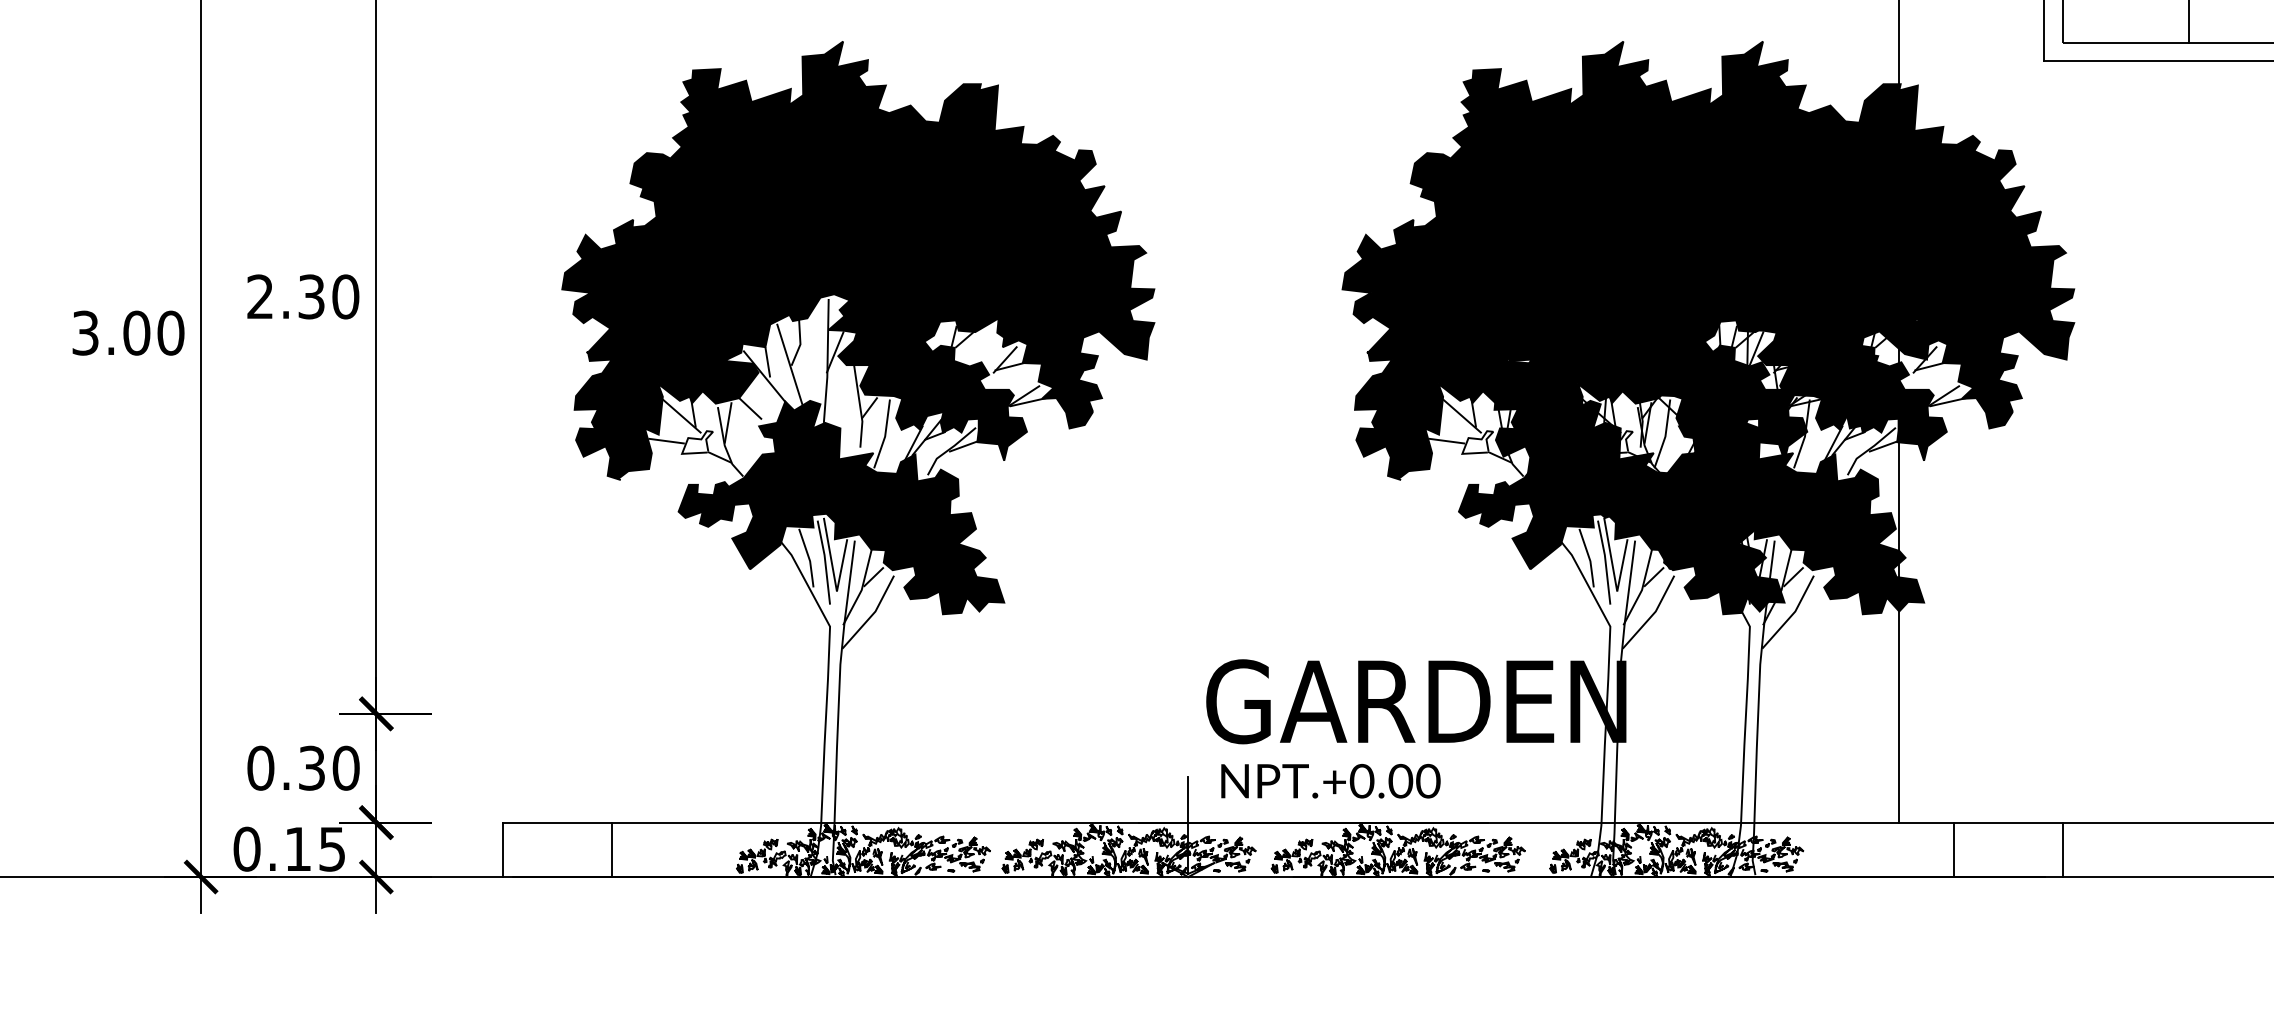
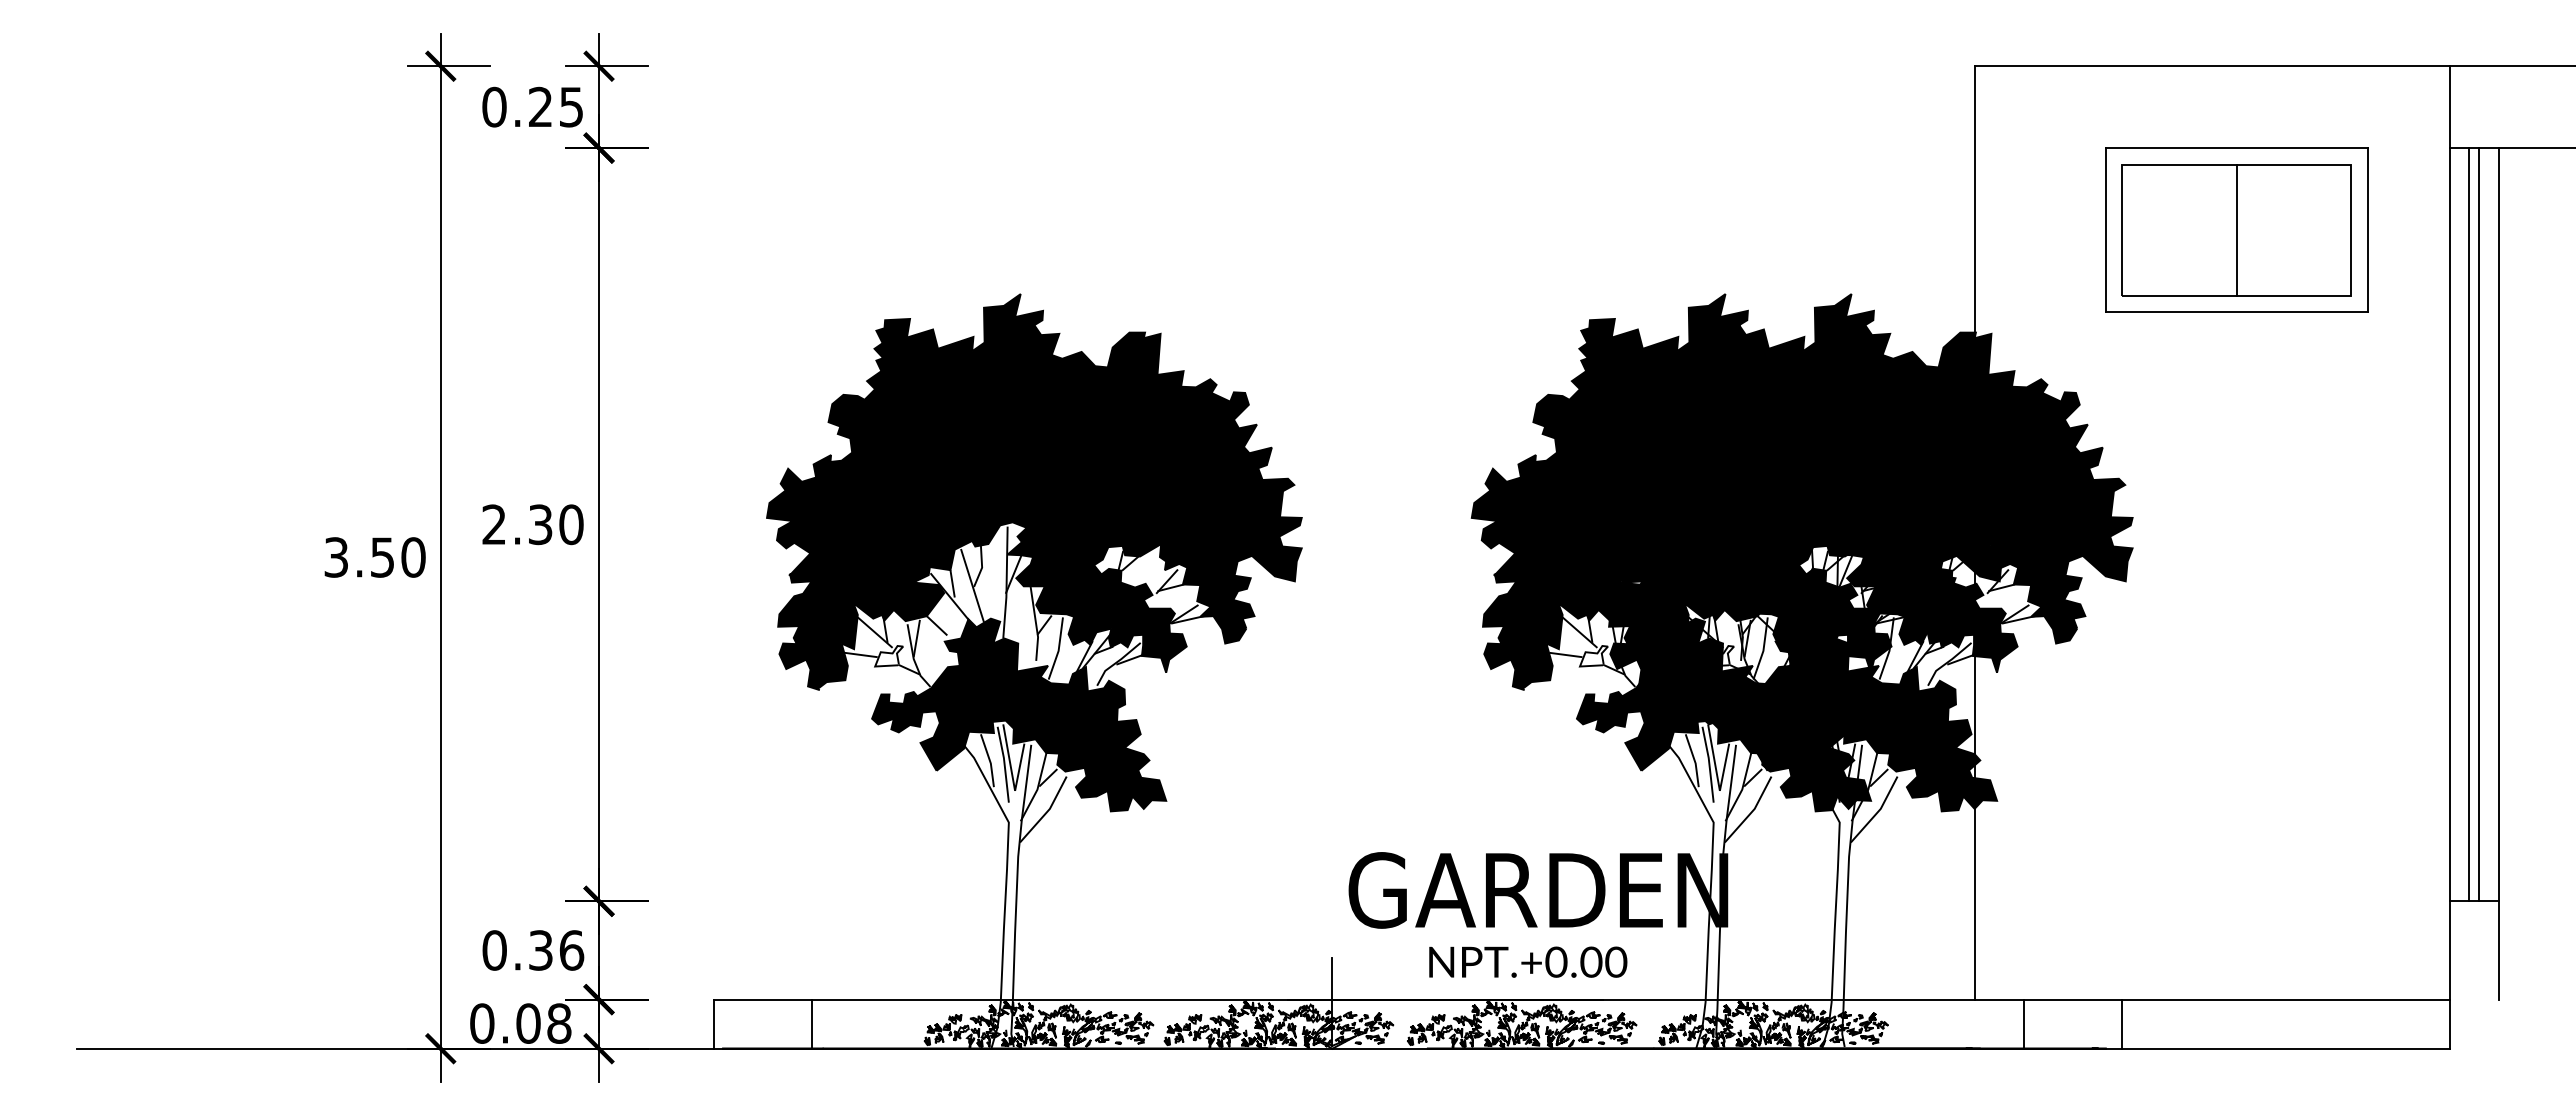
text: (136, 333) -> (382, 557), 3.00 -> 3.50
text: (345, 768) -> (571, 950), 0.30 -> 0.36
text: (1331, 780) -> (1528, 961), moved
text: (314, 849) -> (543, 1023), 0.15 -> 0.08

